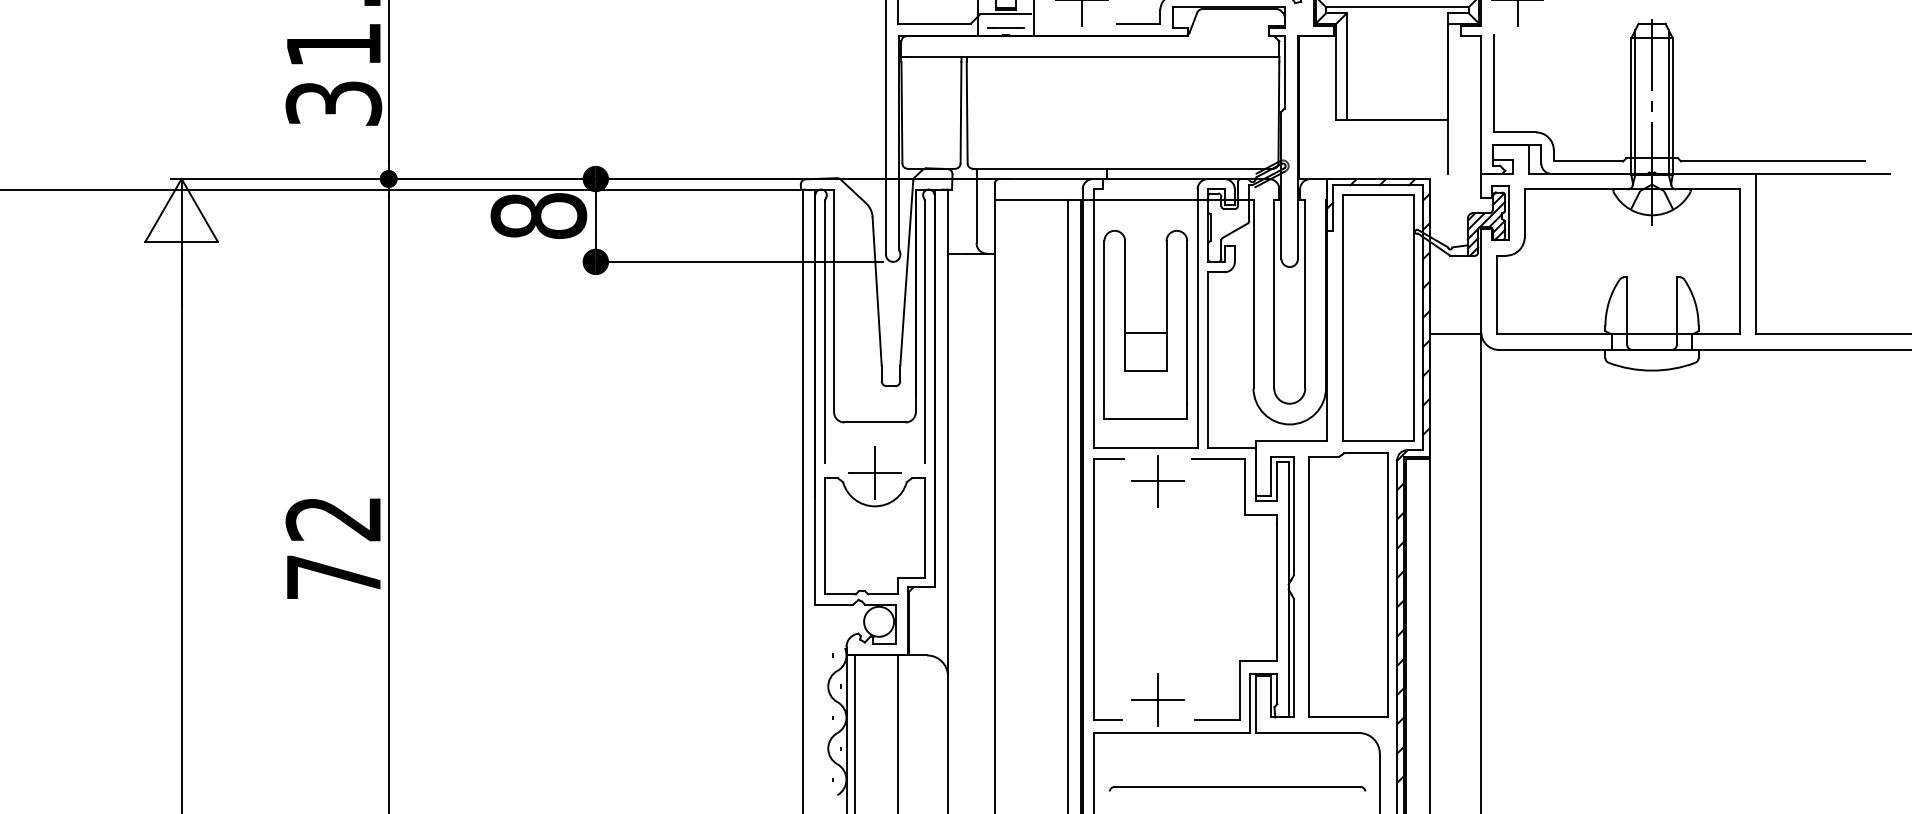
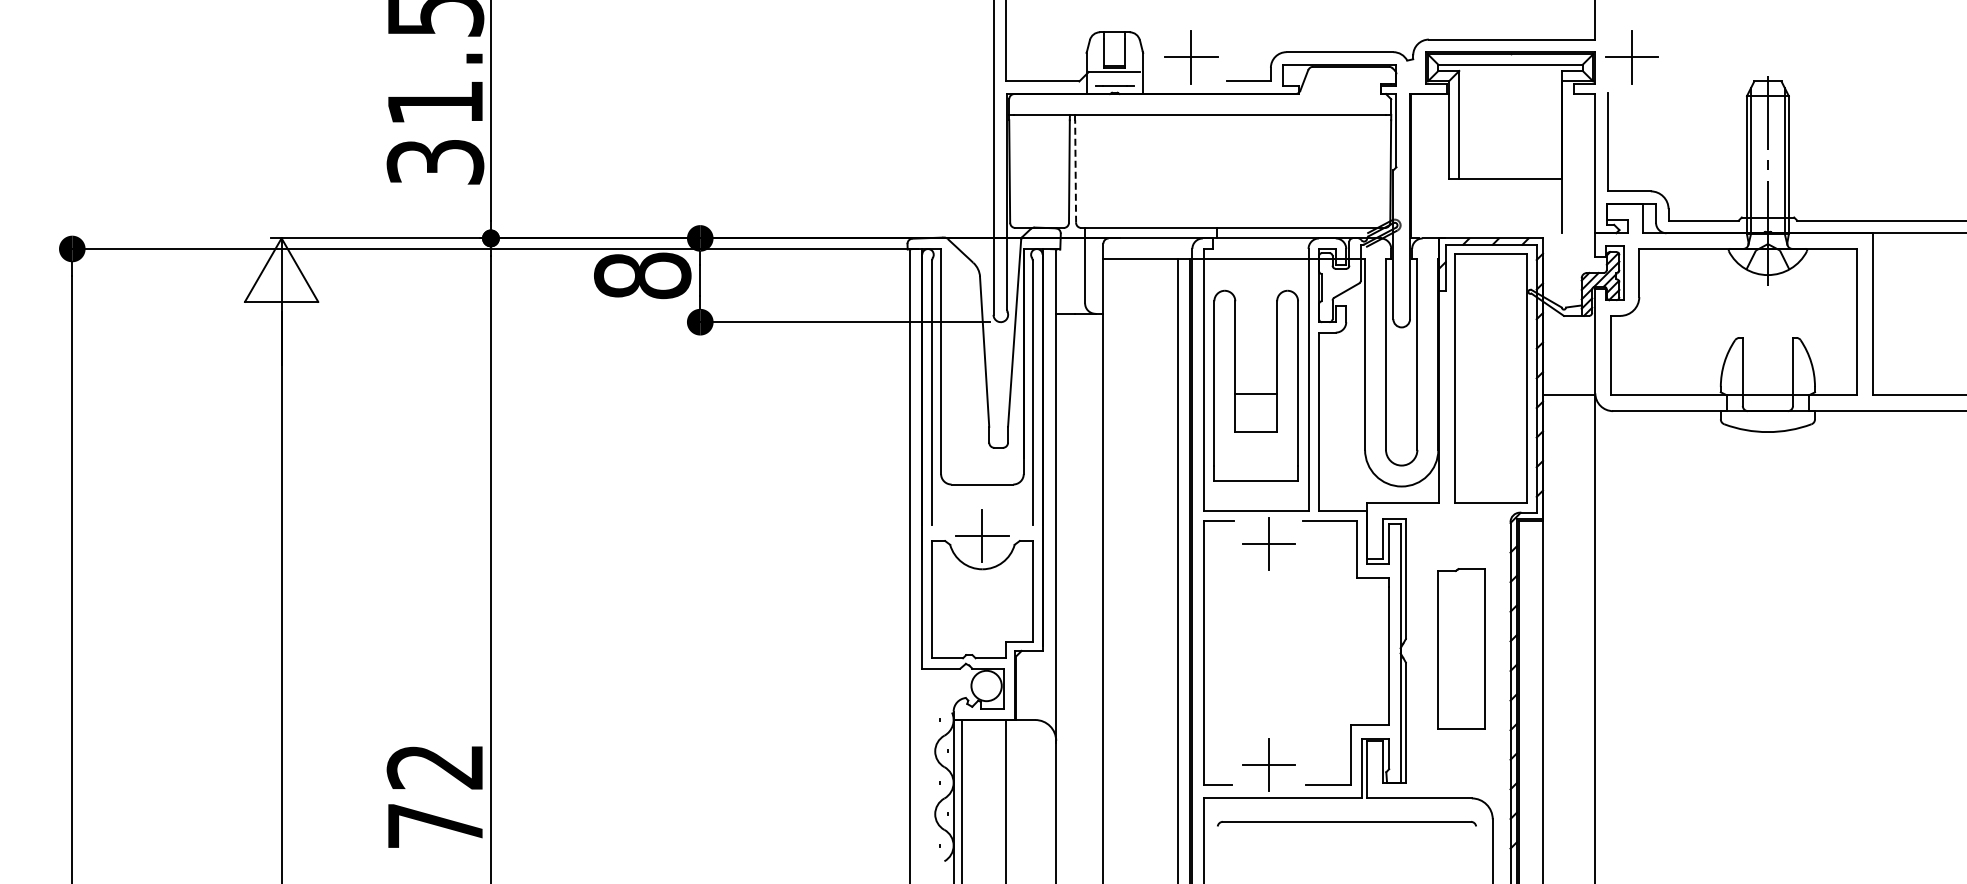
line: (967, 111) -> (1075, 170), solid -> dashed
text: (332, 548) -> (434, 796), moved
part: (1348, 584) -> (1461, 648), size x0.6
part: (1237, 788) -> (1346, 823), moved

